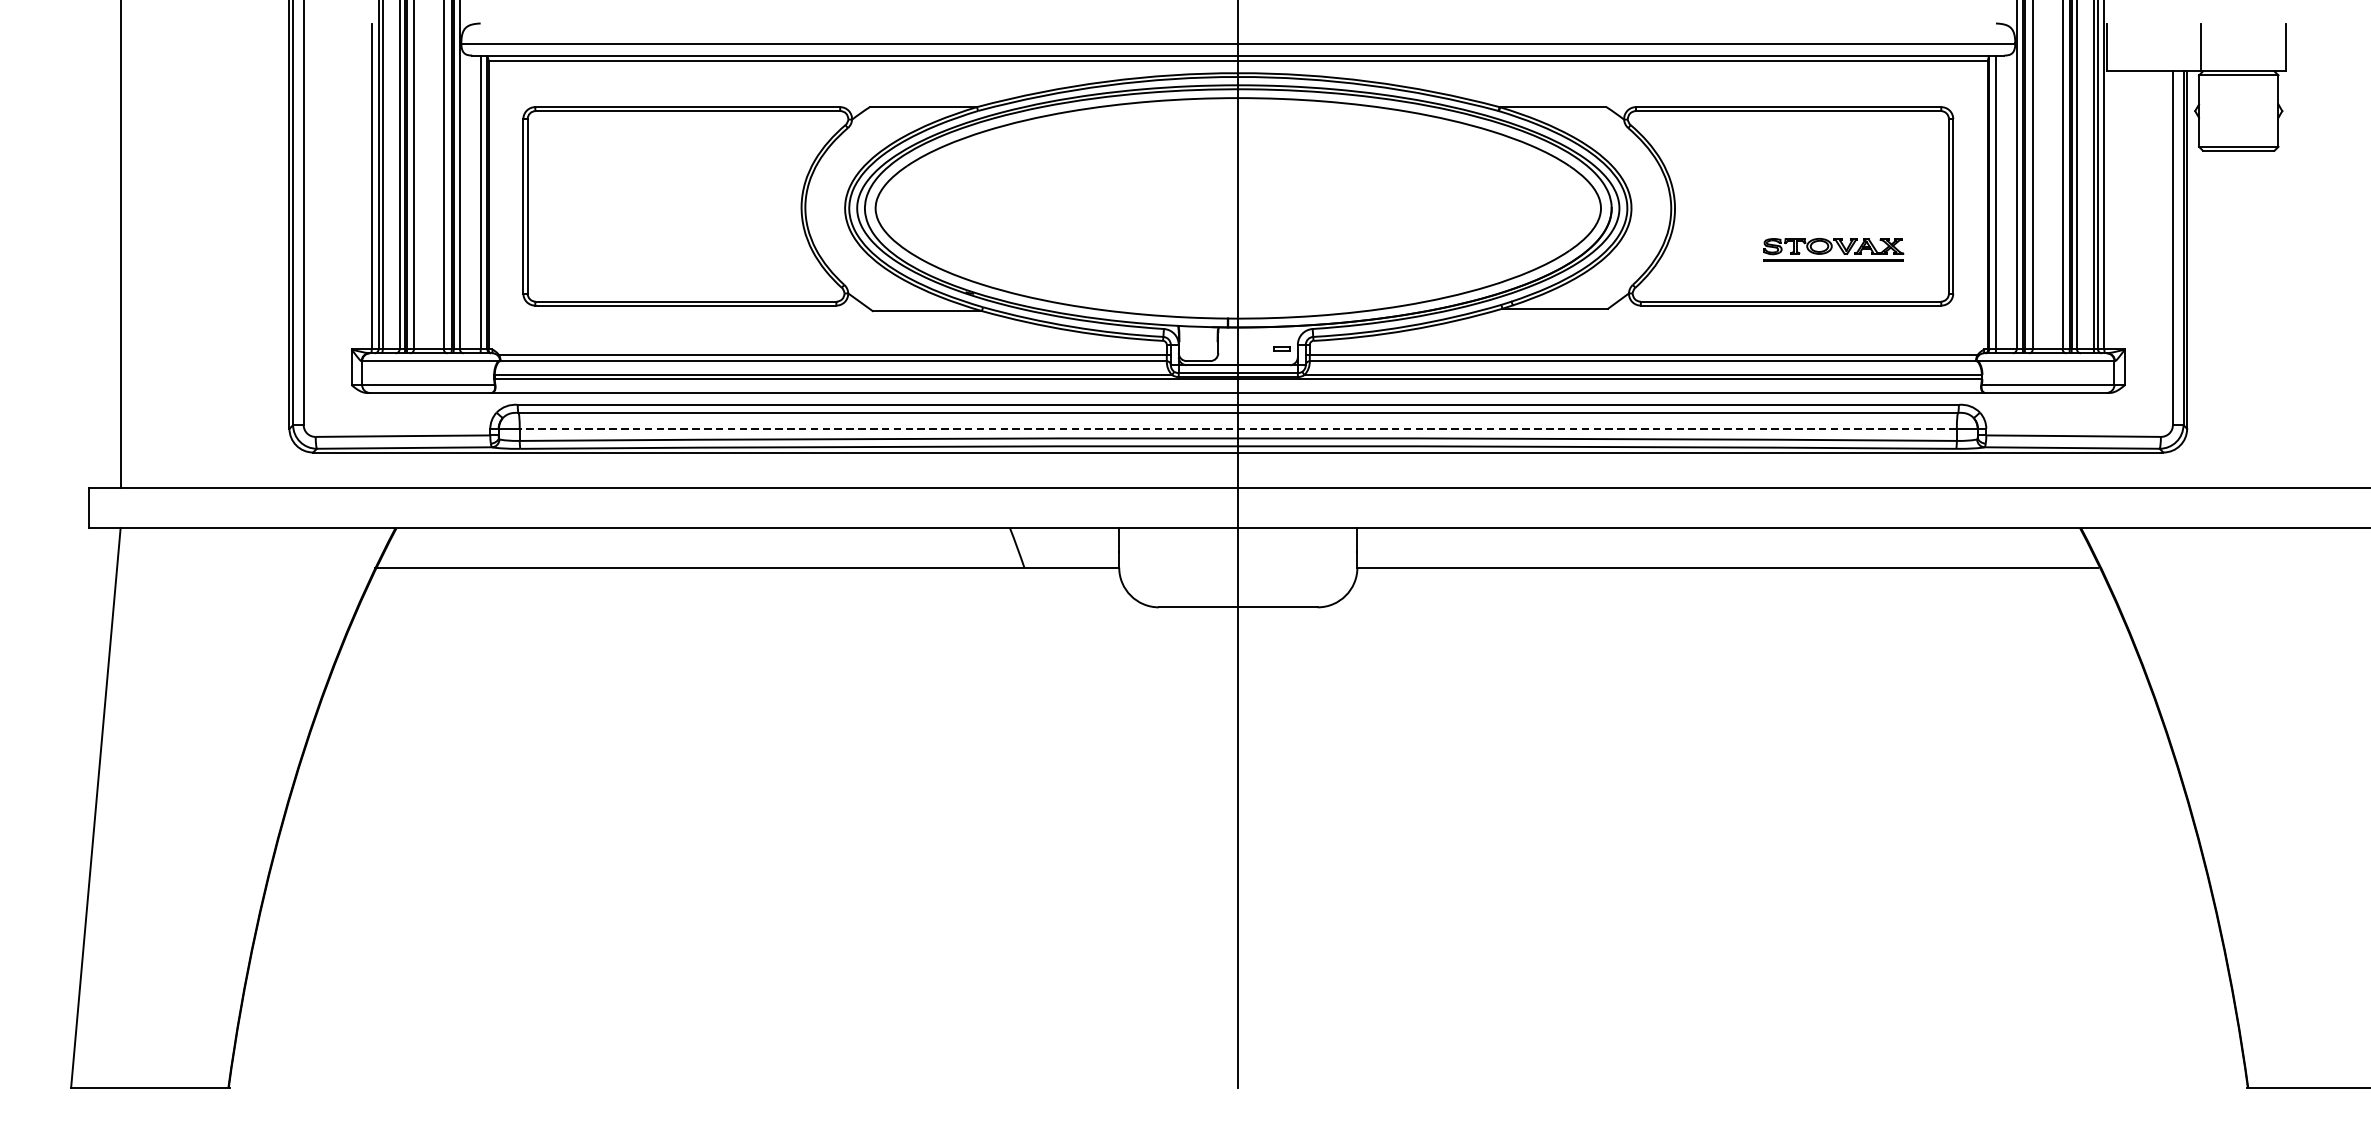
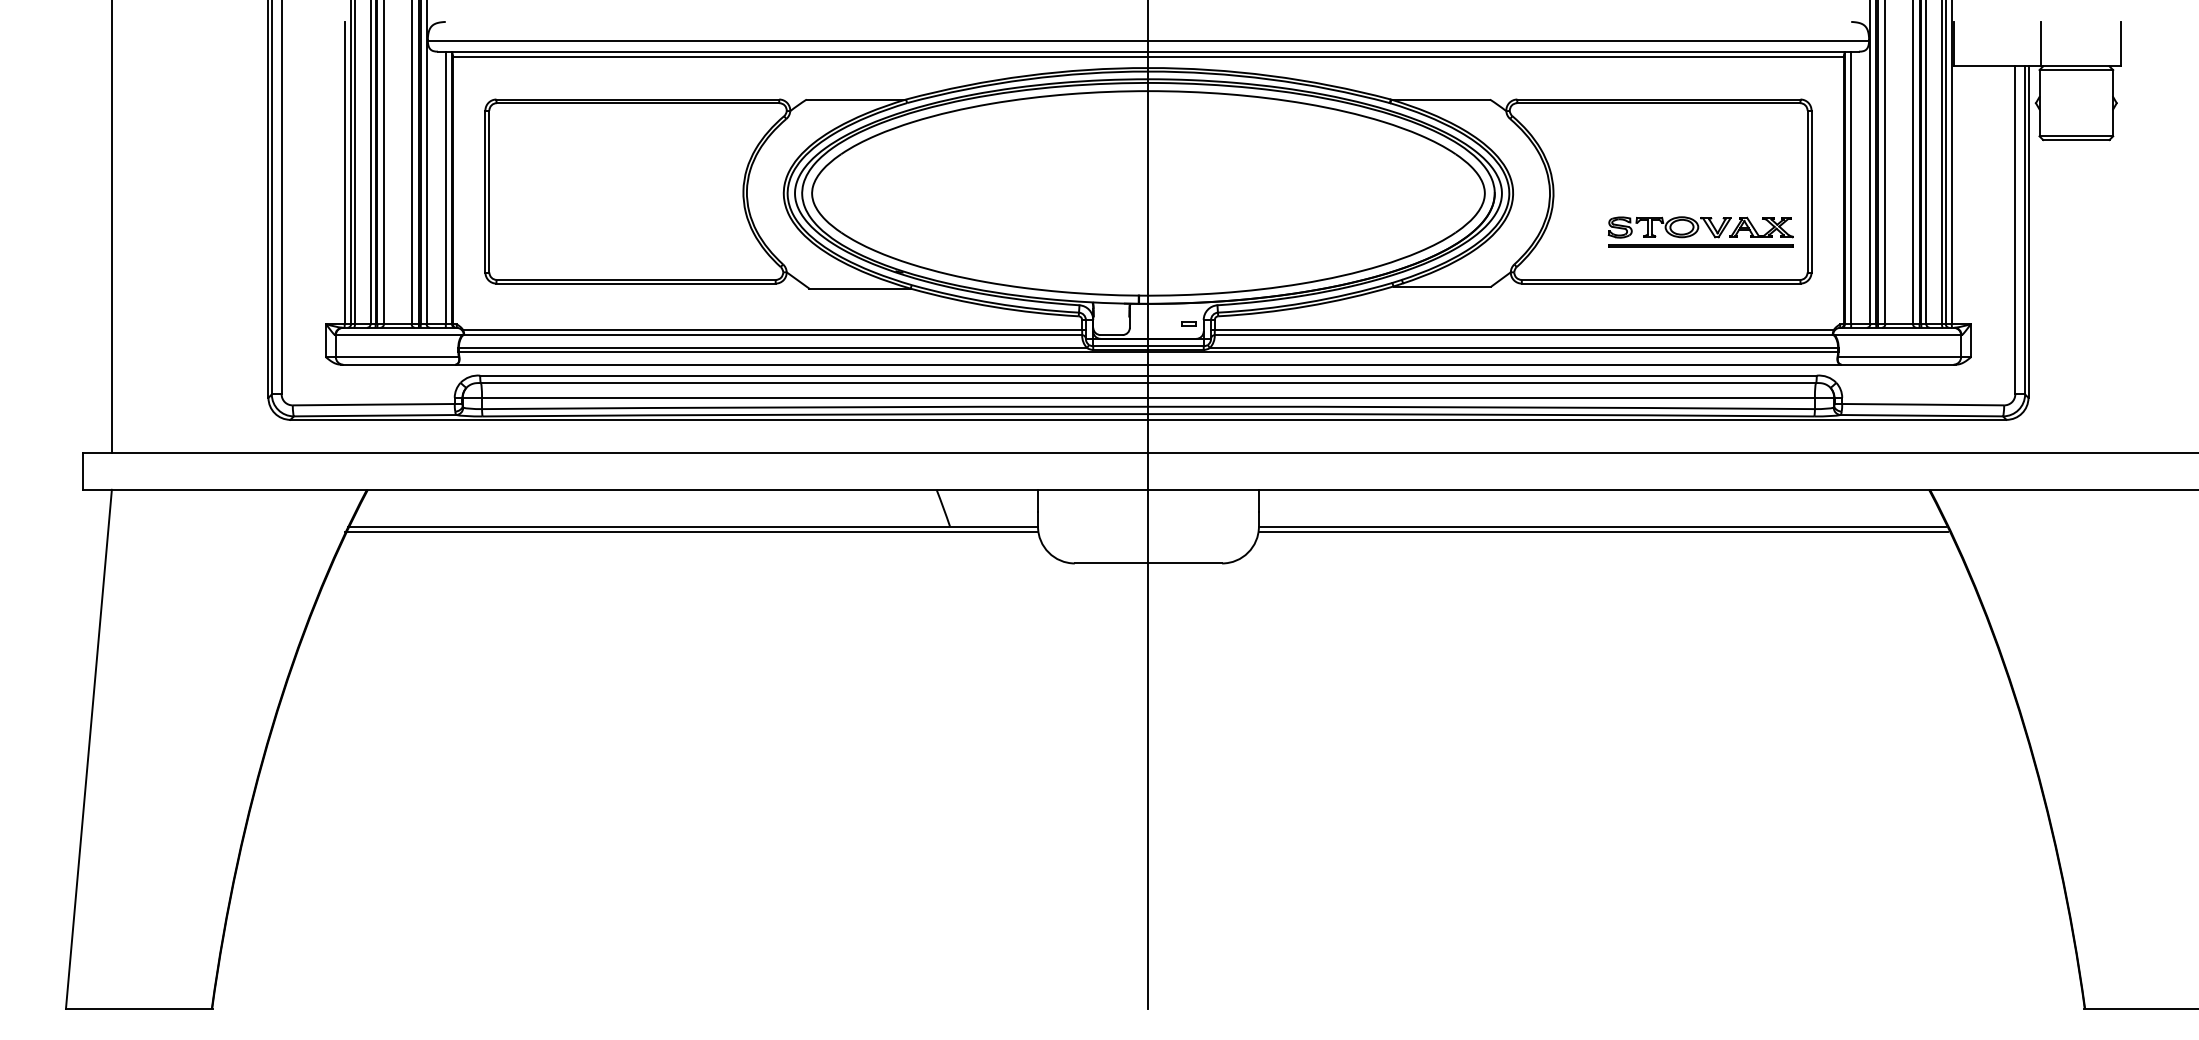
part: (1833, 249) -> (1700, 231), size x1.43
line: (1237, 428) -> (1147, 397), dashed -> solid
line: (745, 573) -> (691, 532), added
line: (1728, 573) -> (1603, 532), added

